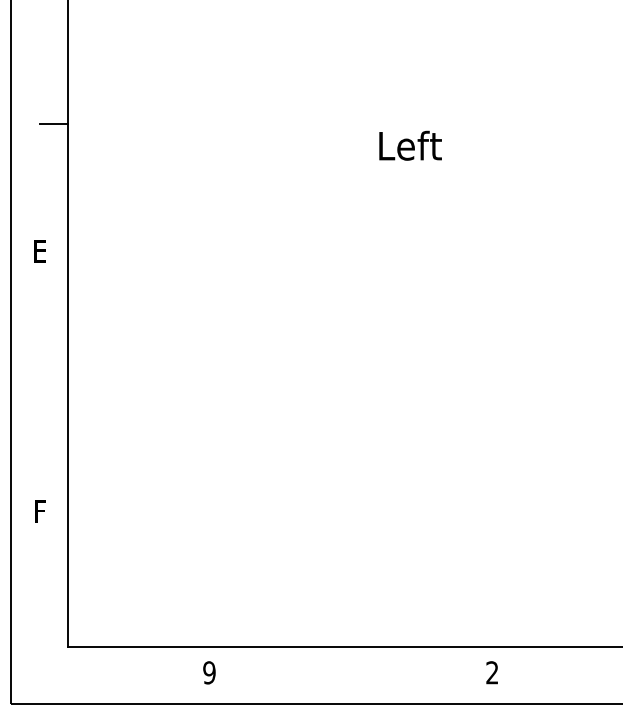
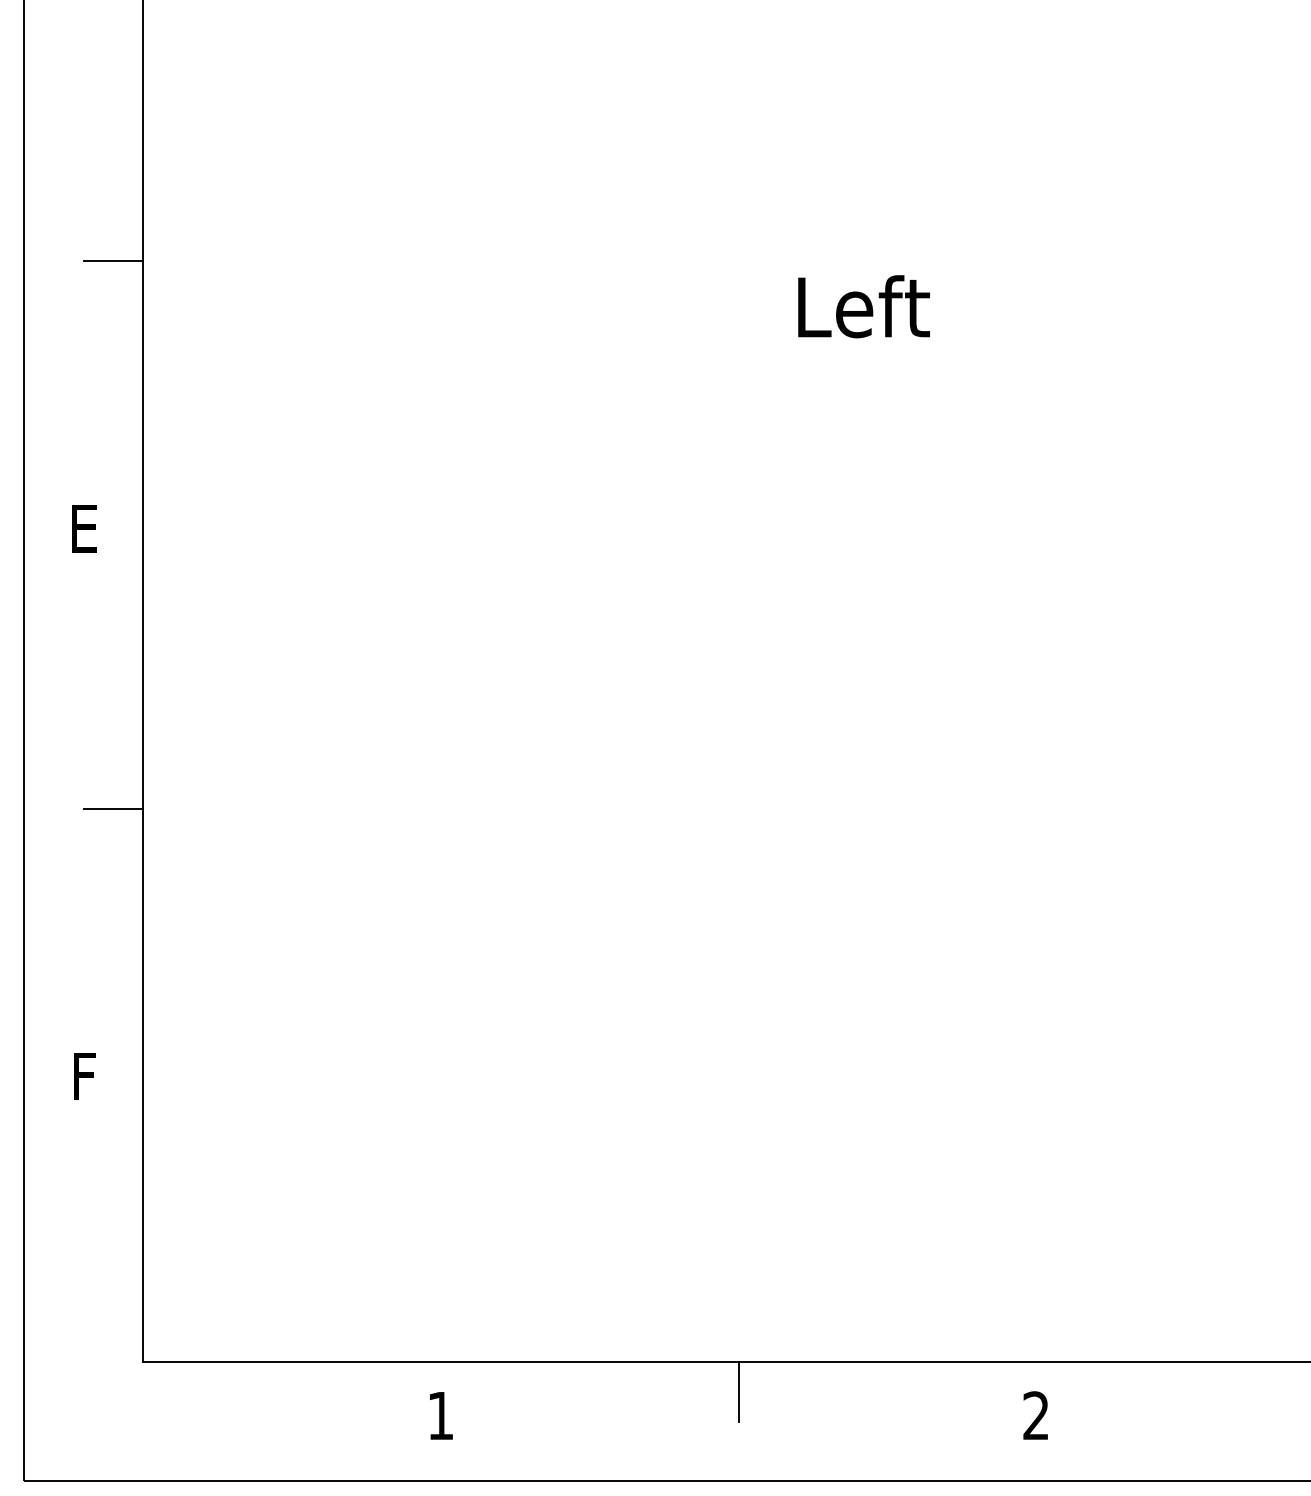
line: (53, 384) -> (112, 809), added
line: (351, 661) -> (739, 1391), added
text: (209, 672) -> (440, 1415), 9 -> 1

